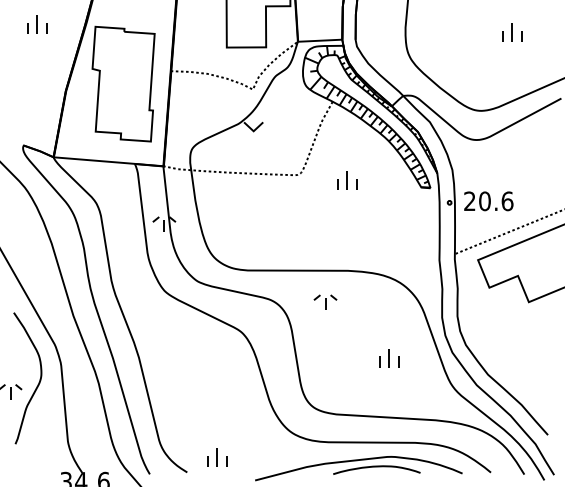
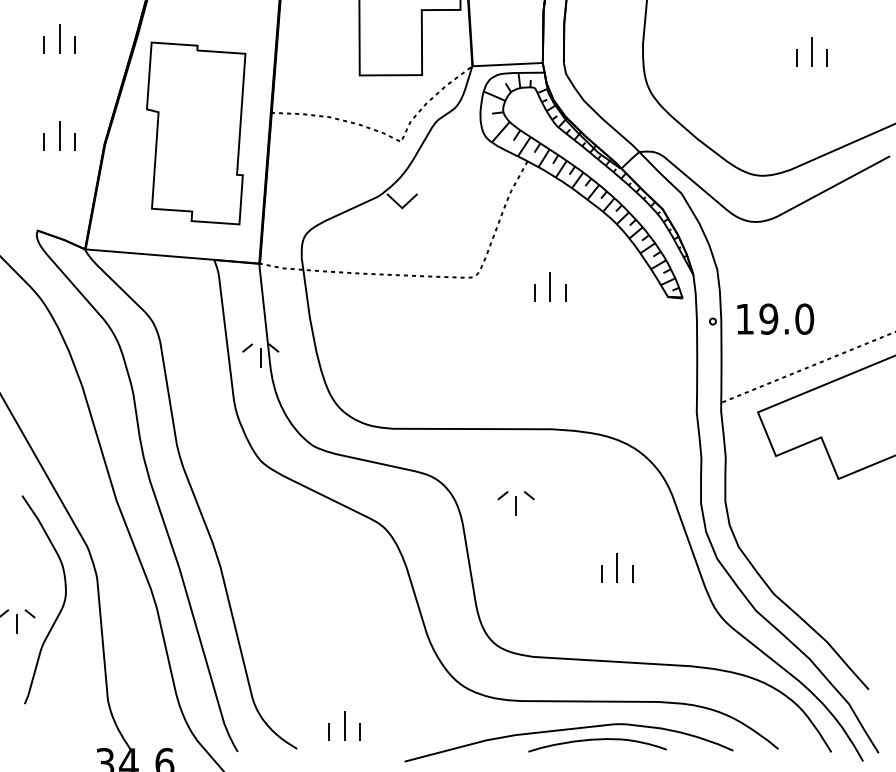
part: (37, 85) -> (59, 135), added
text: (488, 201) -> (774, 319), 20.6 -> 19.0
part: (325, 301) -> (516, 501), moved

